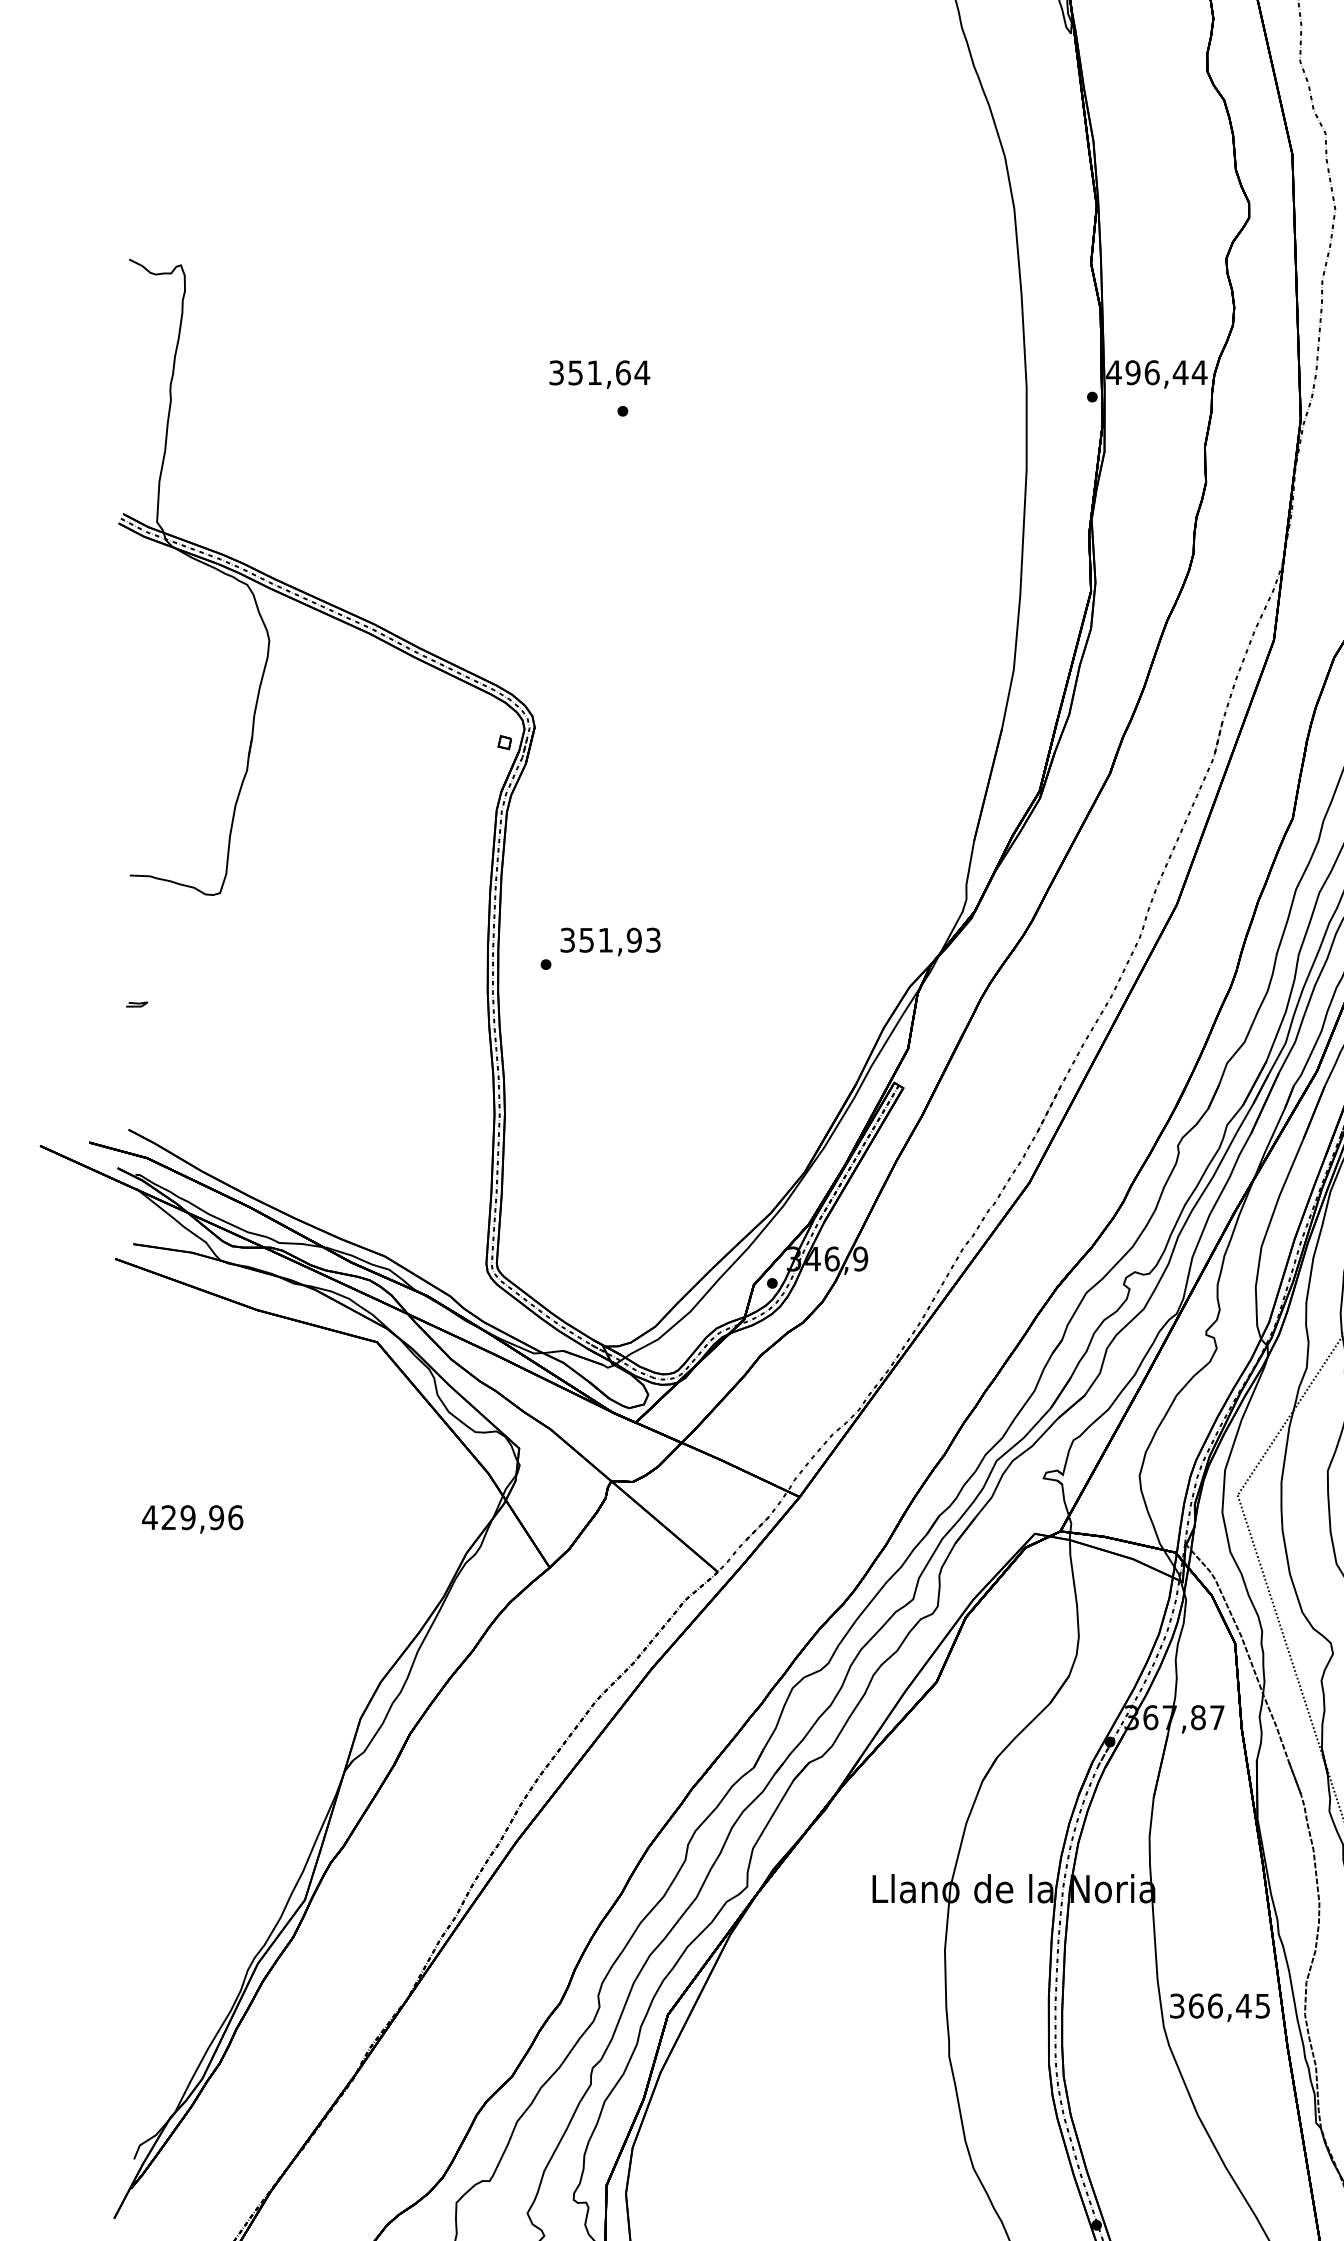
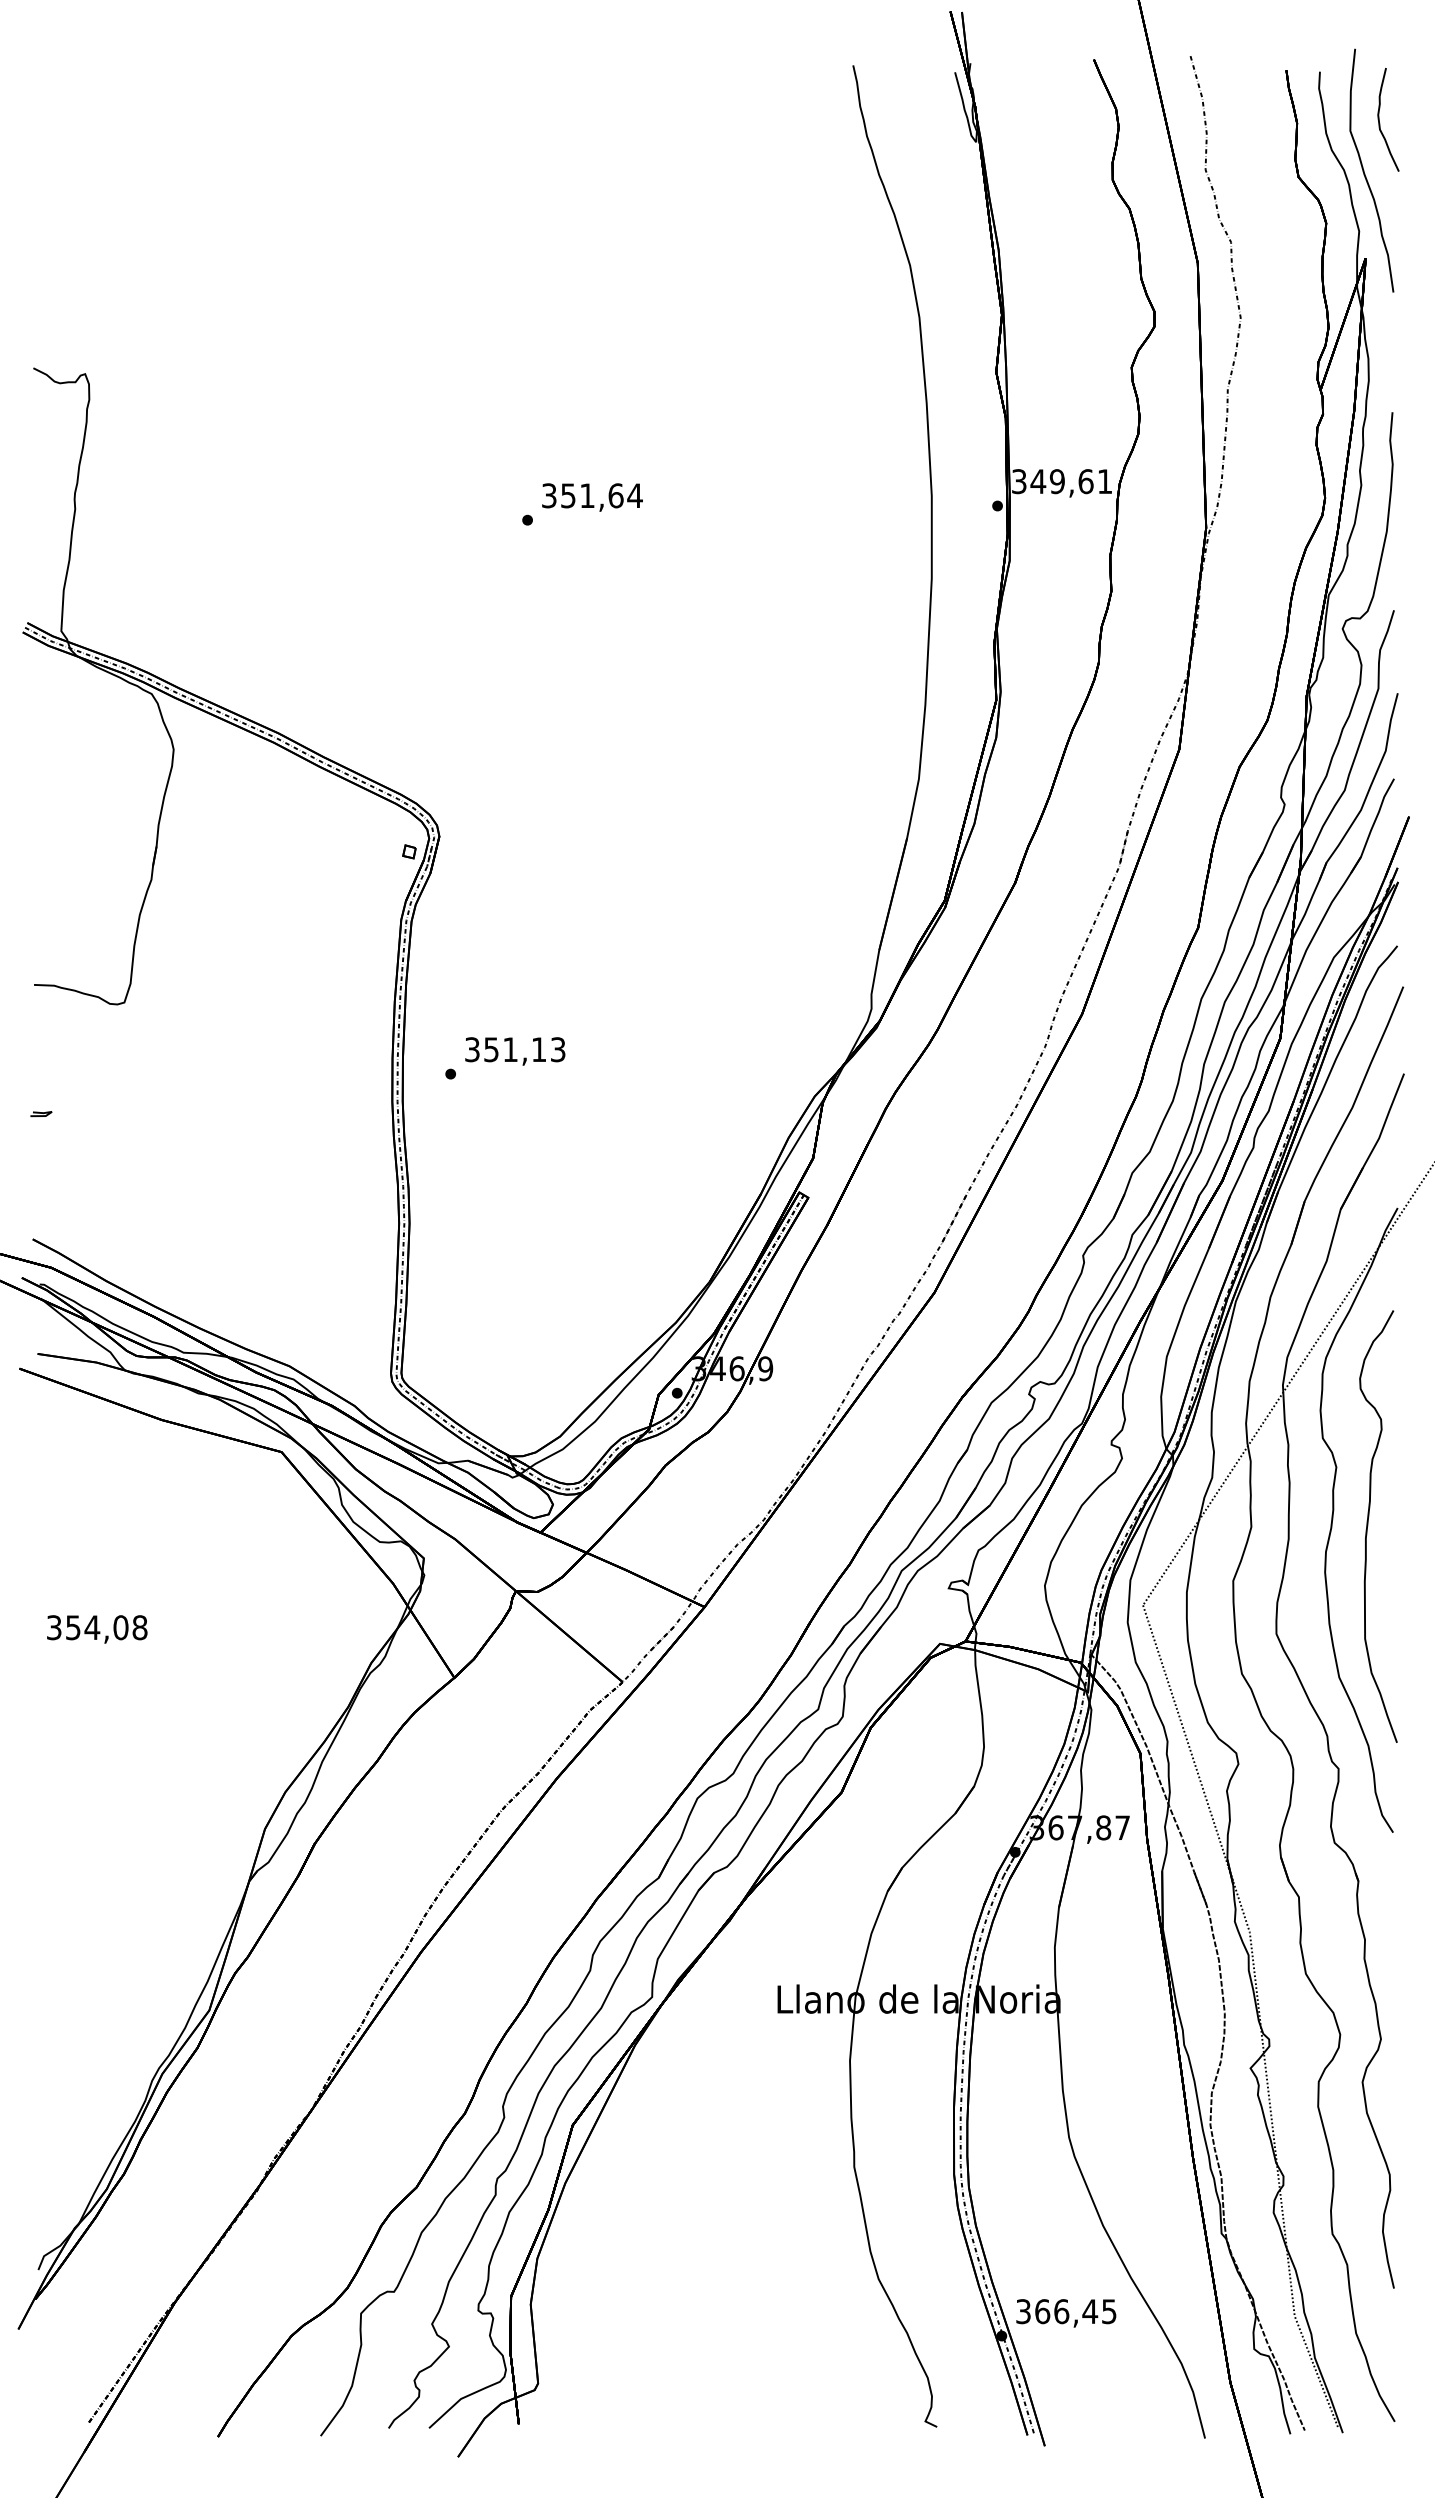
text: (1156, 372) -> (1061, 481), 496,44 -> 349,61
text: (599, 374) -> (592, 497), moved
text: (633, 940) -> (538, 1049), 351,93 -> 351,13
text: (192, 1517) -> (96, 1627), 429,96 -> 354,08
text: (1220, 2007) -> (1066, 2313), moved

